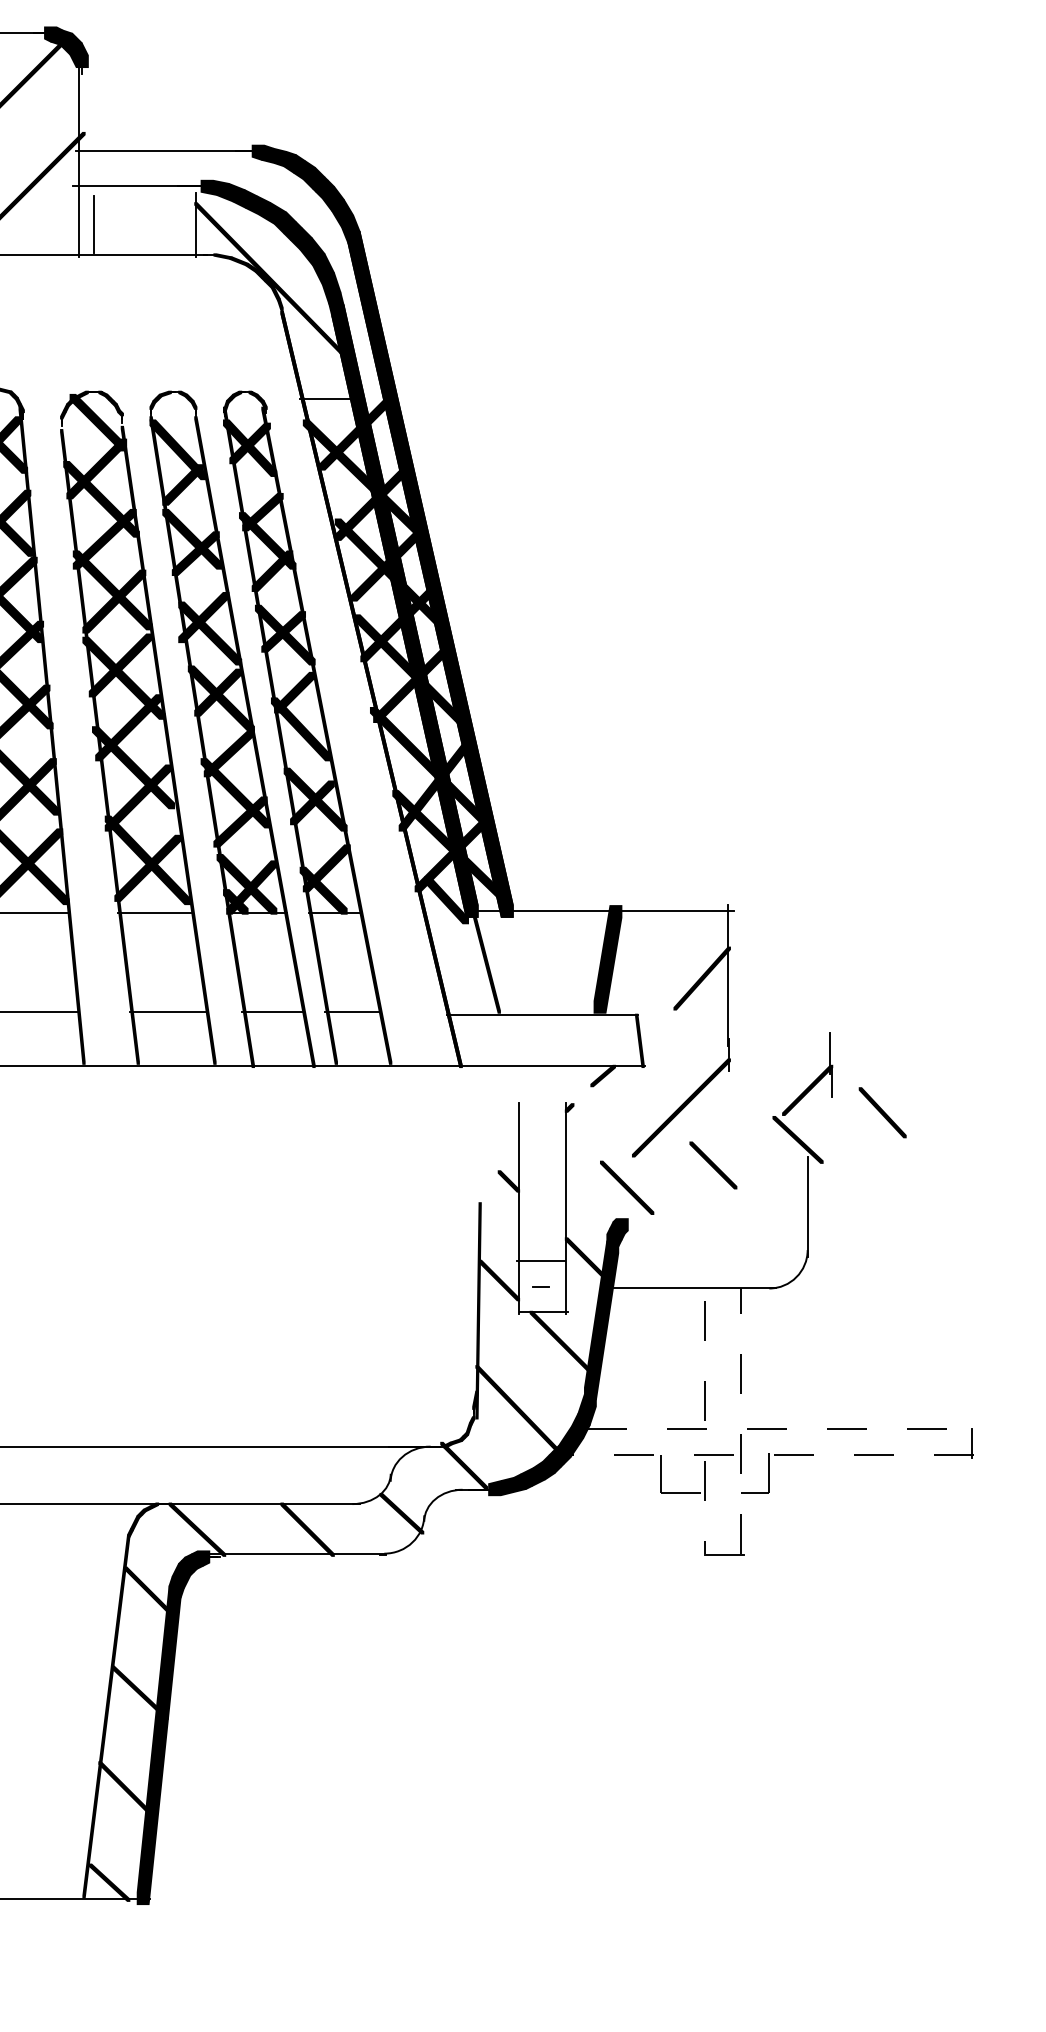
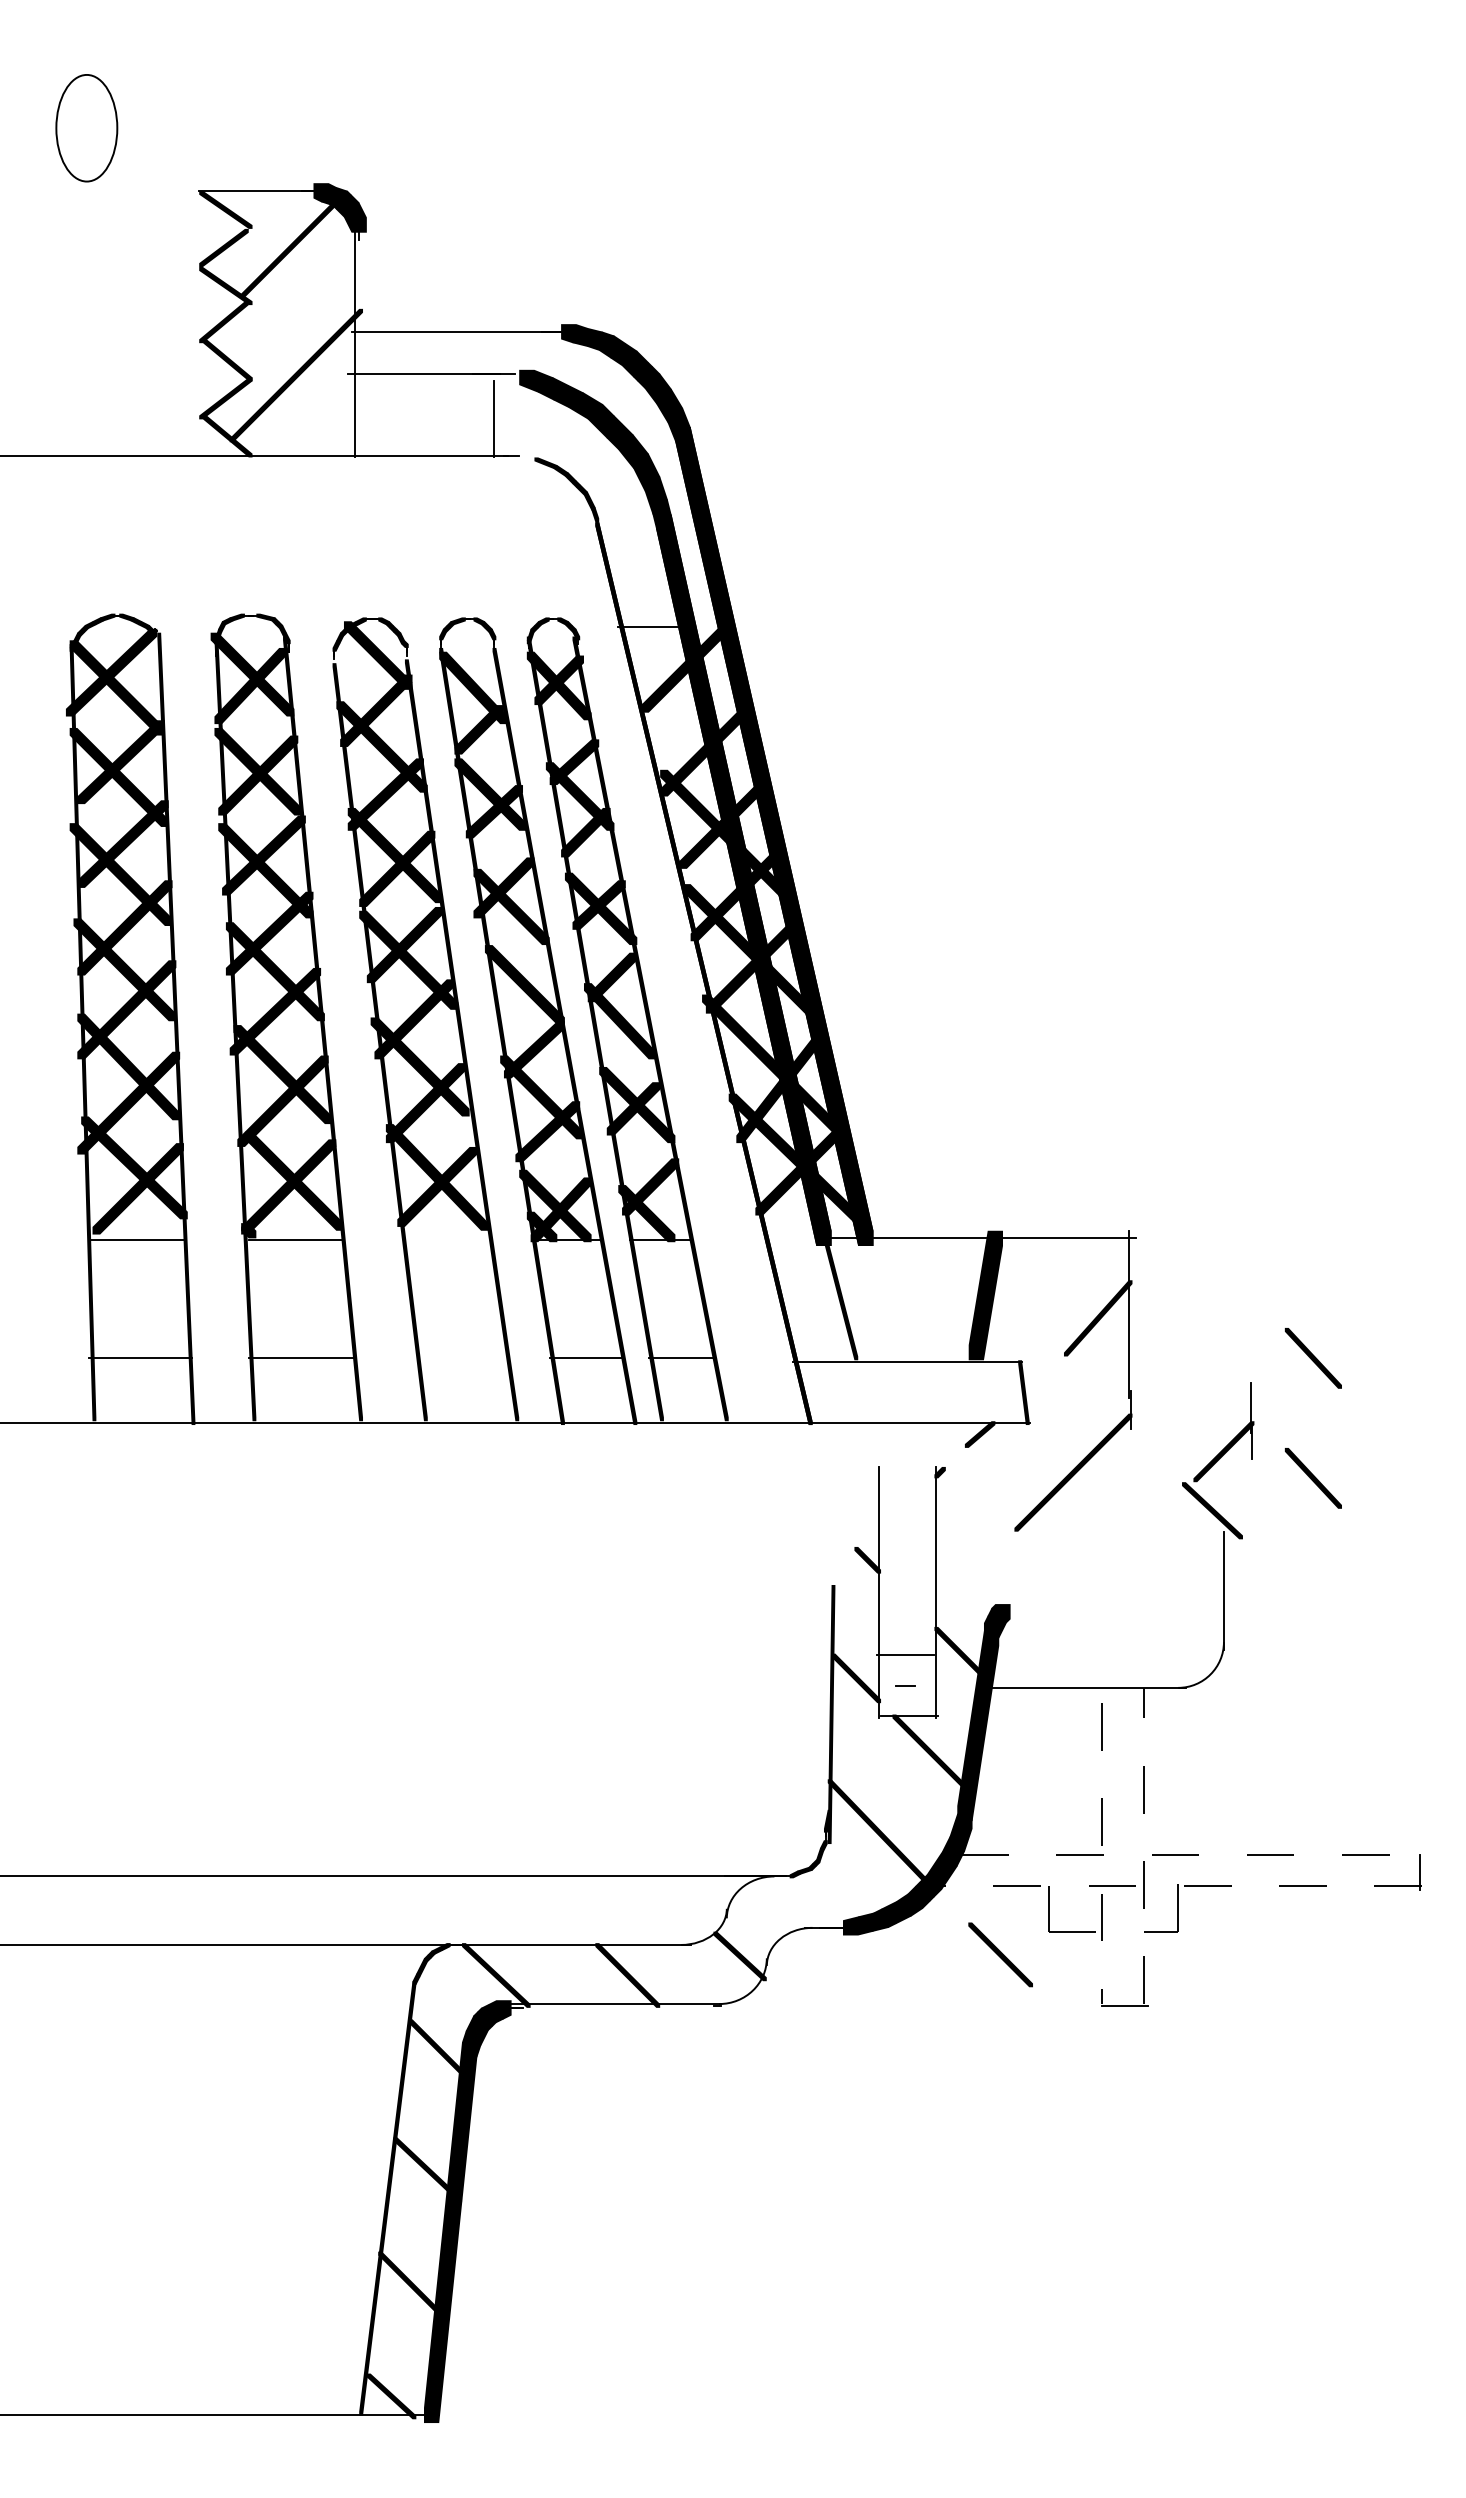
fill: (215, 187) -> (517, 375), removed
line: (93, 224) -> (372, 419), removed
fill: (222, 256) -> (526, 457), removed
fill: (272, 281) -> (585, 487), removed
fill: (365, 479) -> (696, 723), removed
fill: (217, 691) -> (520, 976), removed
fill: (446, 899) -> (793, 1224), removed
line: (153, 913) -> (444, 1240), removed
line: (168, 1012) -> (461, 1358), removed
part: (881, 1012) -> (1312, 1358), added
part: (713, 1164) -> (1111, 1540), removed
part: (626, 1187) -> (1000, 1954), moved
fill: (464, 1465) -> (814, 1898), removed

